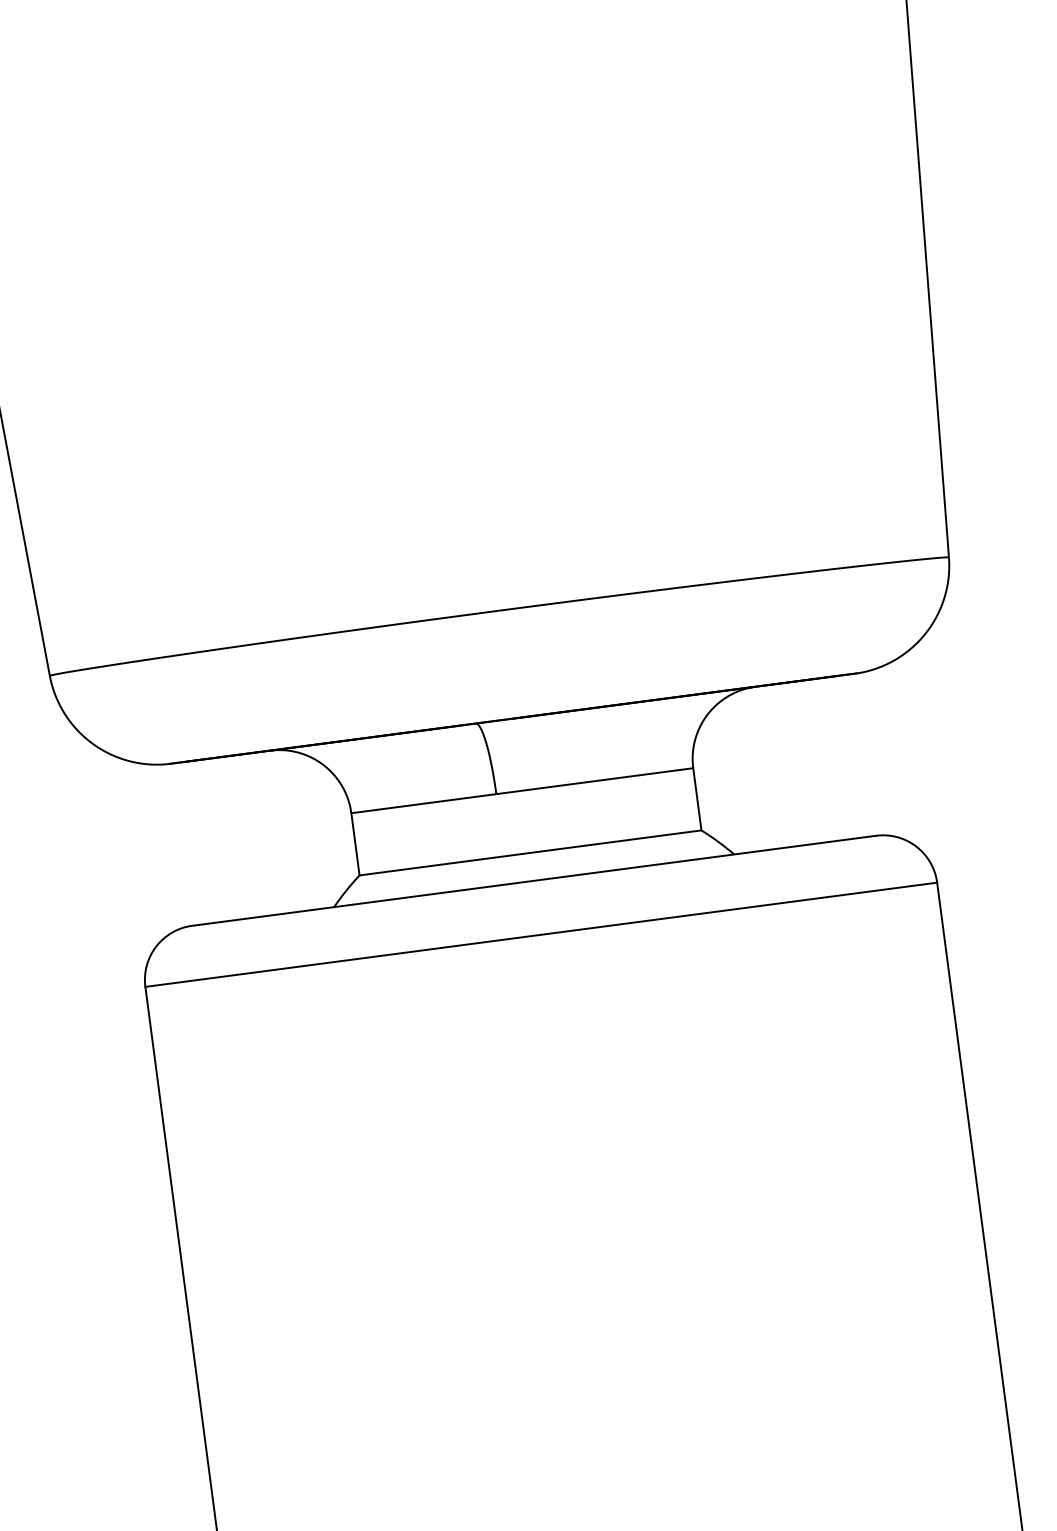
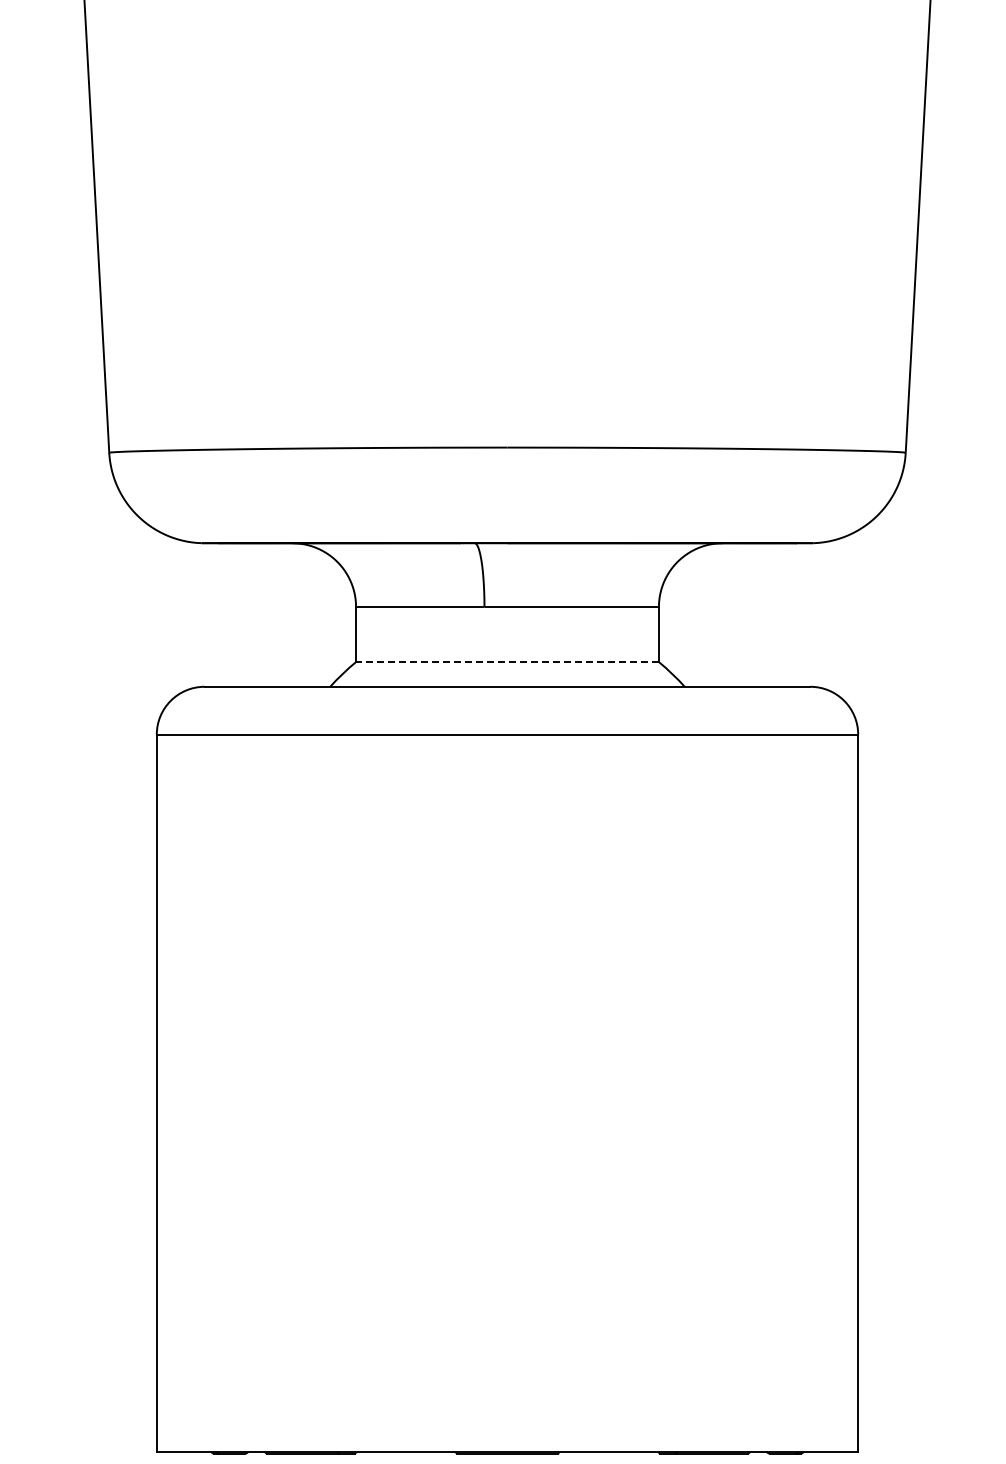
line: (530, 853) -> (507, 662), solid -> dashed

